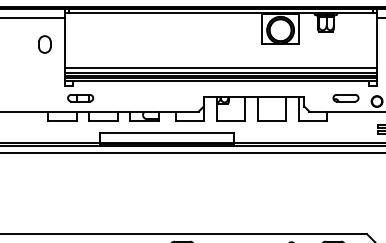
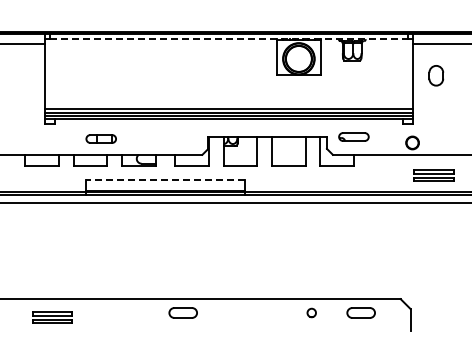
line: (220, 13) -> (228, 39), solid -> dashed
part: (44, 44) -> (20, 75), removed
line: (220, 68) -> (228, 103), removed
part: (80, 97) -> (100, 138), moved
part: (345, 97) -> (353, 136), moved
line: (166, 132) -> (164, 179), solid -> dashed

